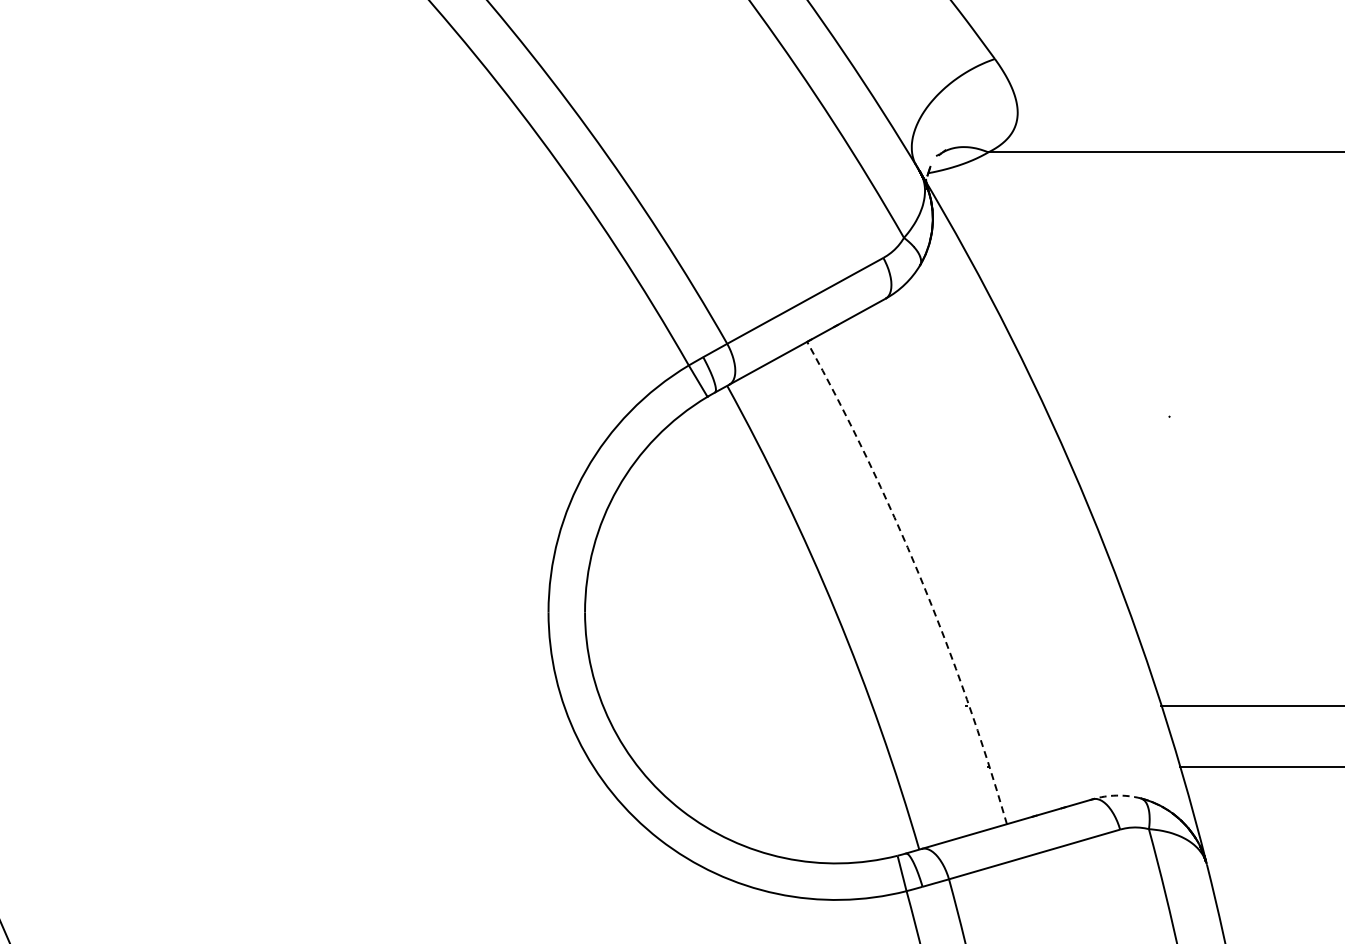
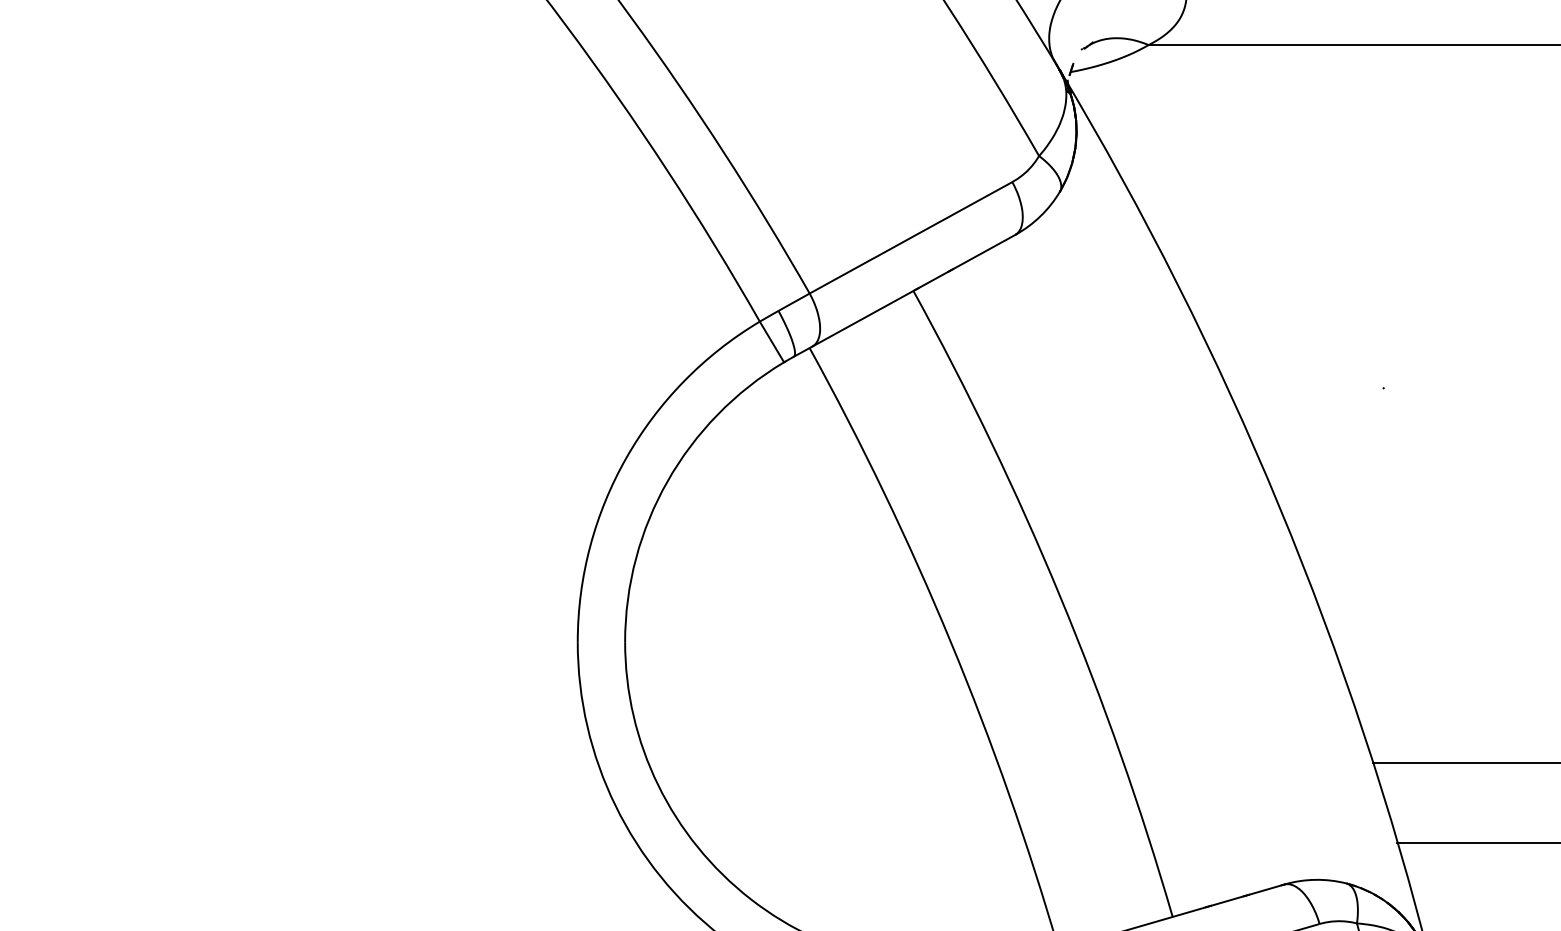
arc: (920, 577) -> (1060, 596), dashed -> solid
arc: (1116, 795) -> (1314, 879), dashed -> solid

